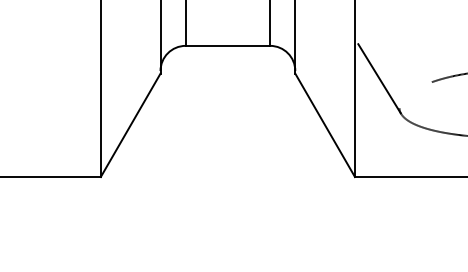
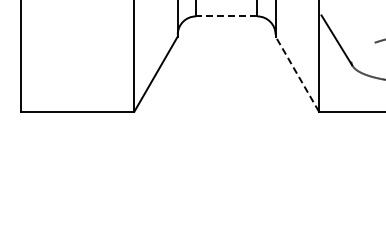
line: (227, 45) -> (226, 16), solid -> dashed
line: (325, 124) -> (297, 73), solid -> dashed

